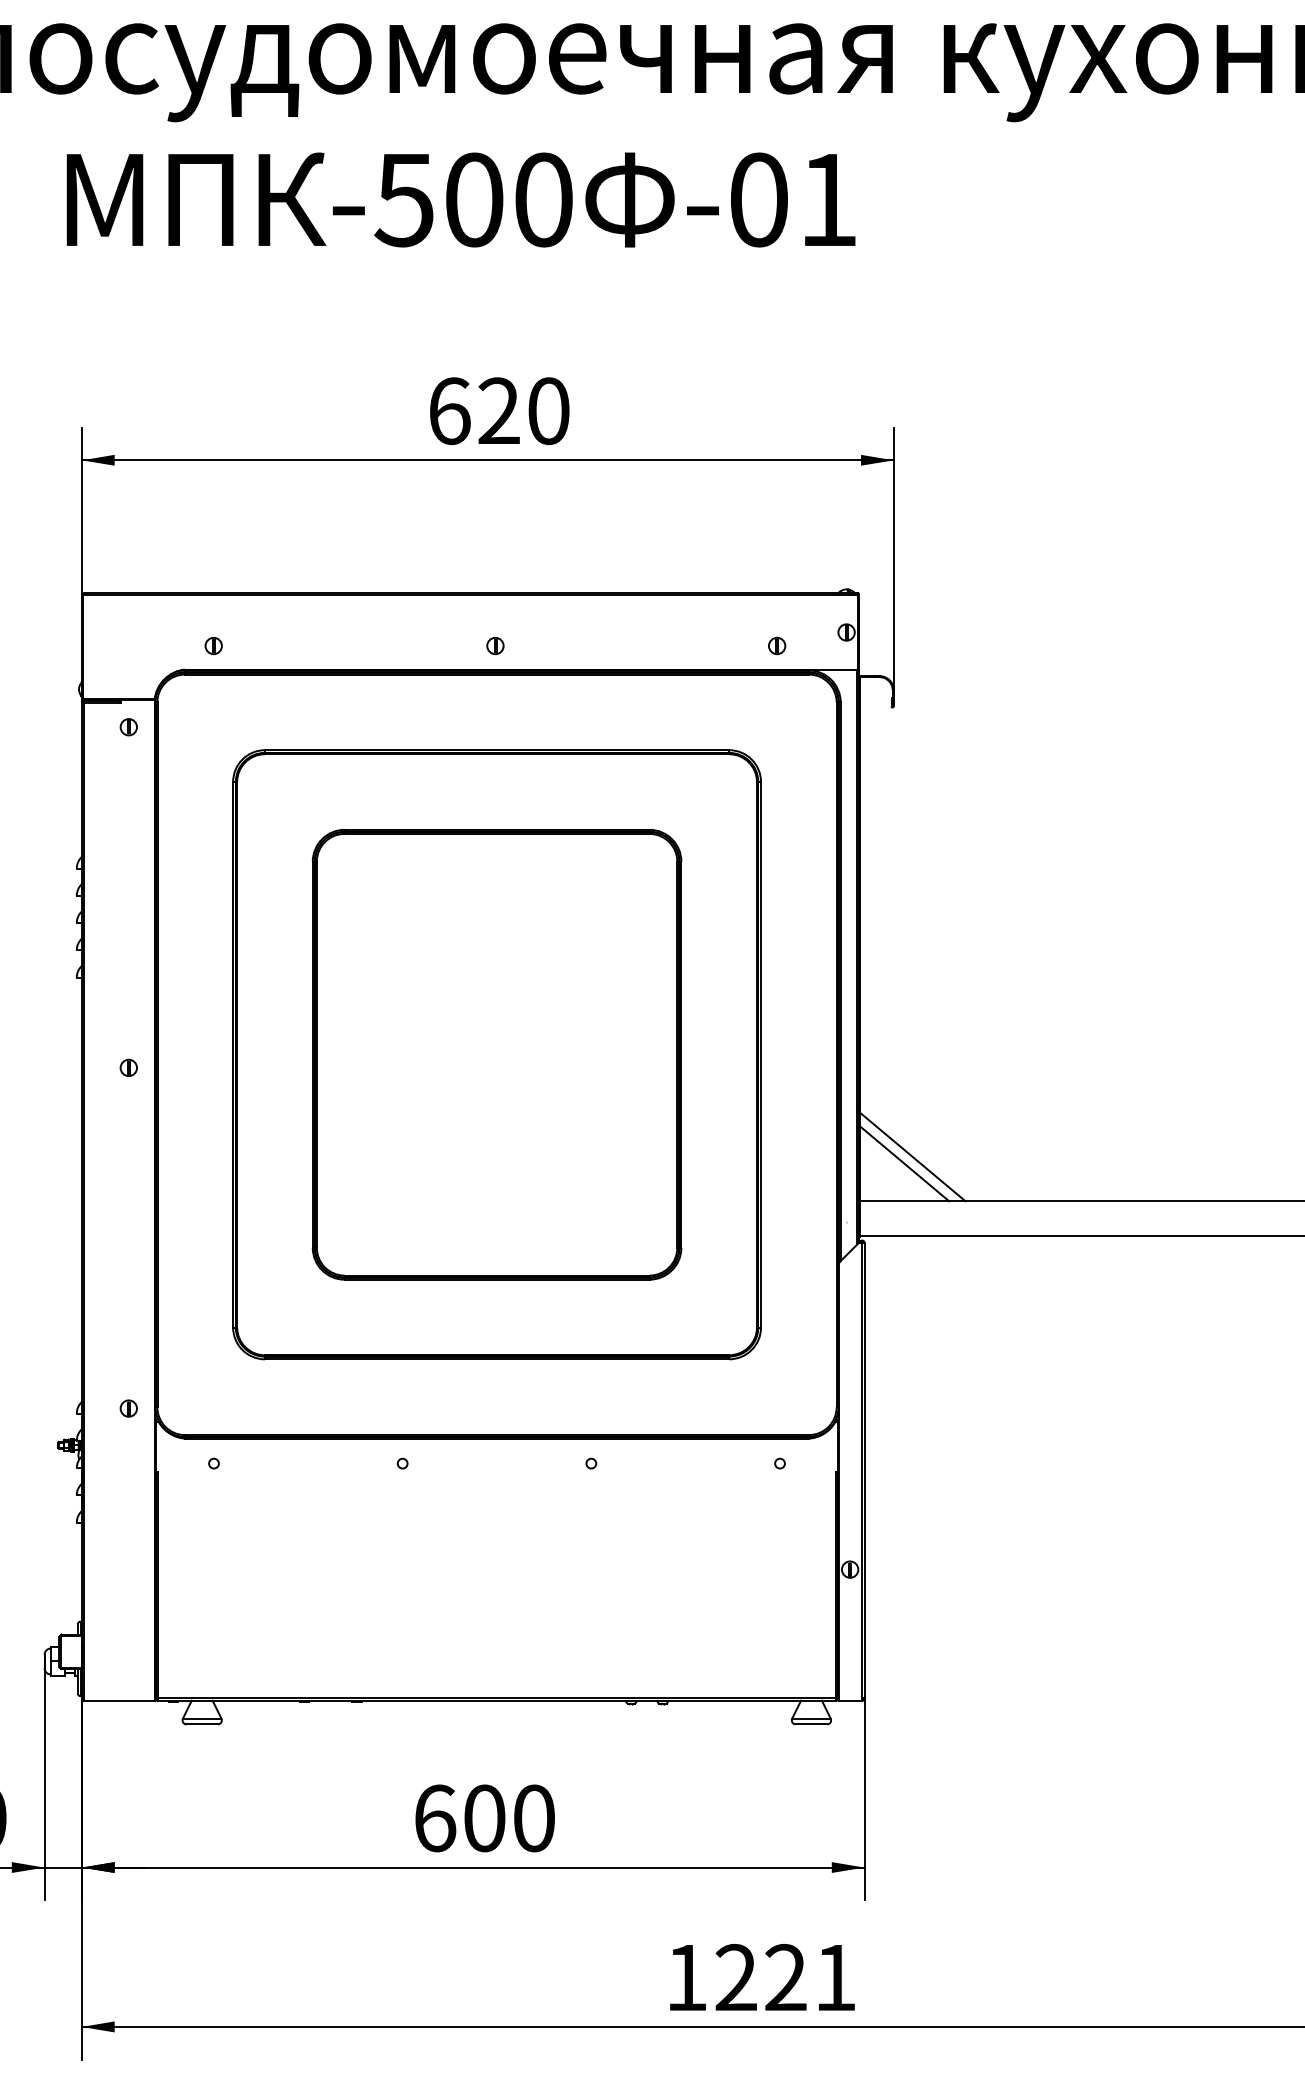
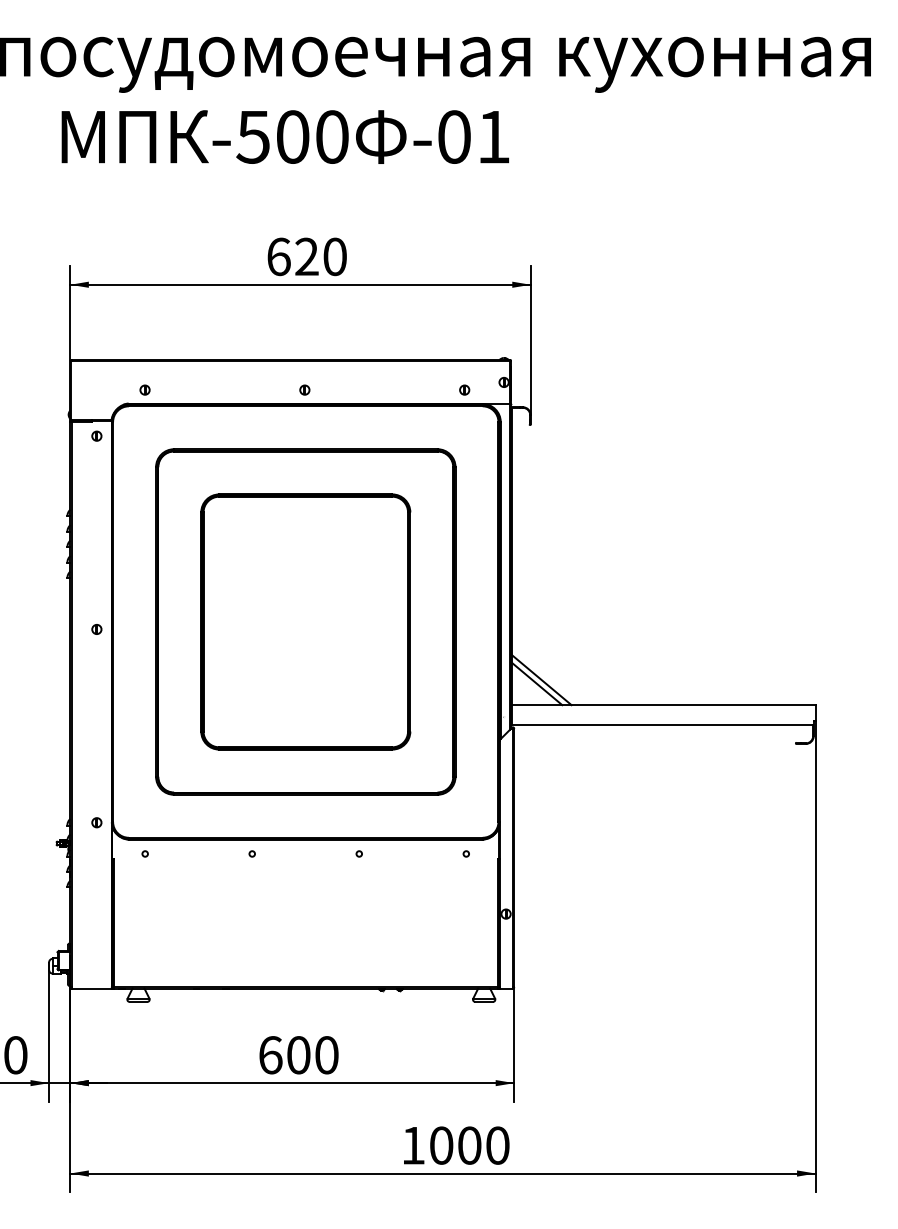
text: (785, 1977) -> (469, 1145), 1221 -> 1000

